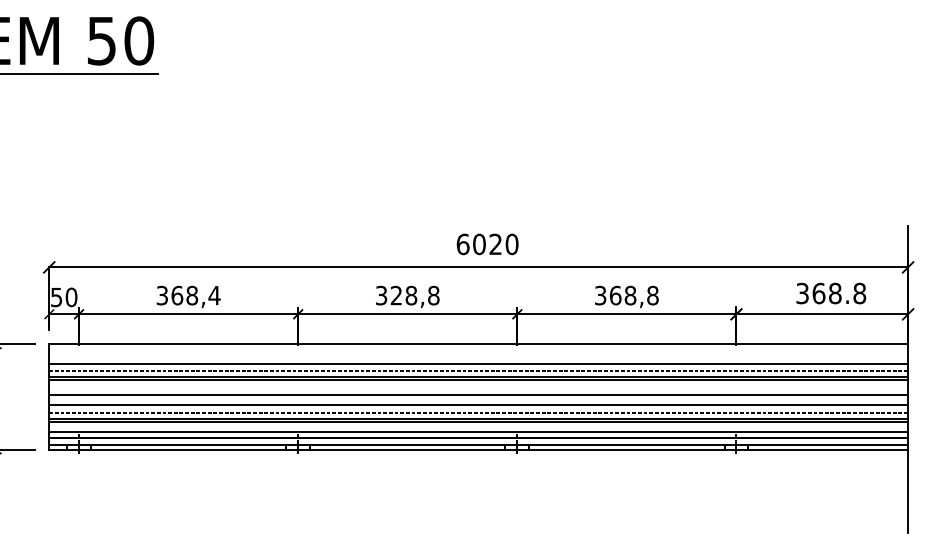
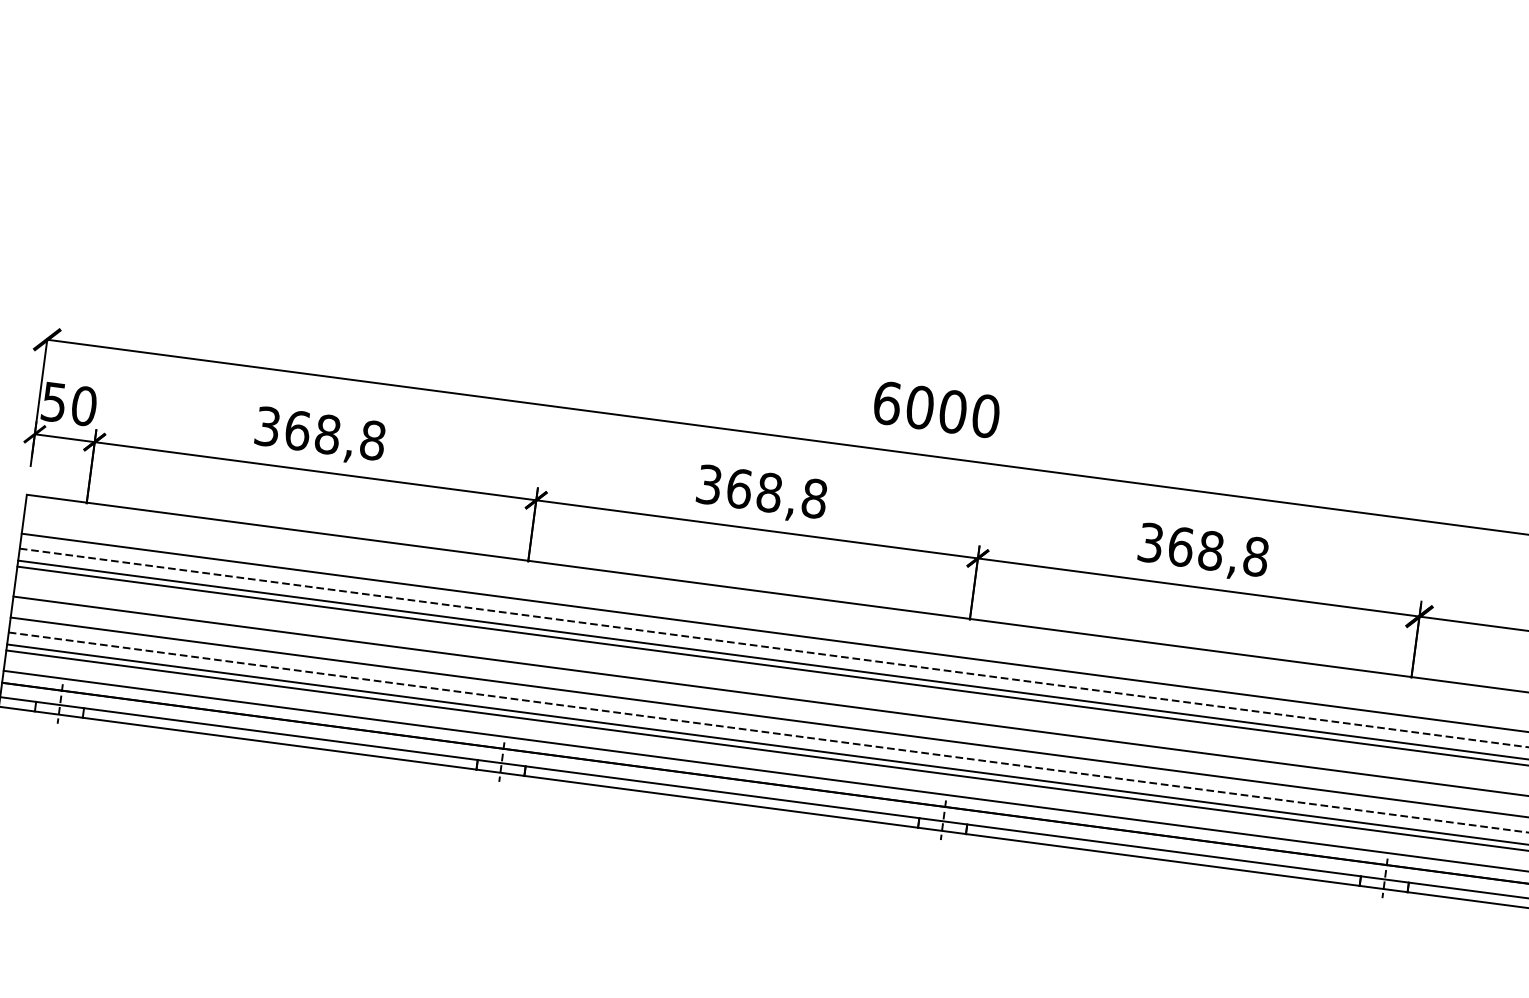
text: (495, 244) -> (952, 411), 6020 -> 6000
text: (214, 295) -> (372, 440), 368,4 -> 368,8
text: (396, 295) -> (739, 488), 328,8 -> 368,8

